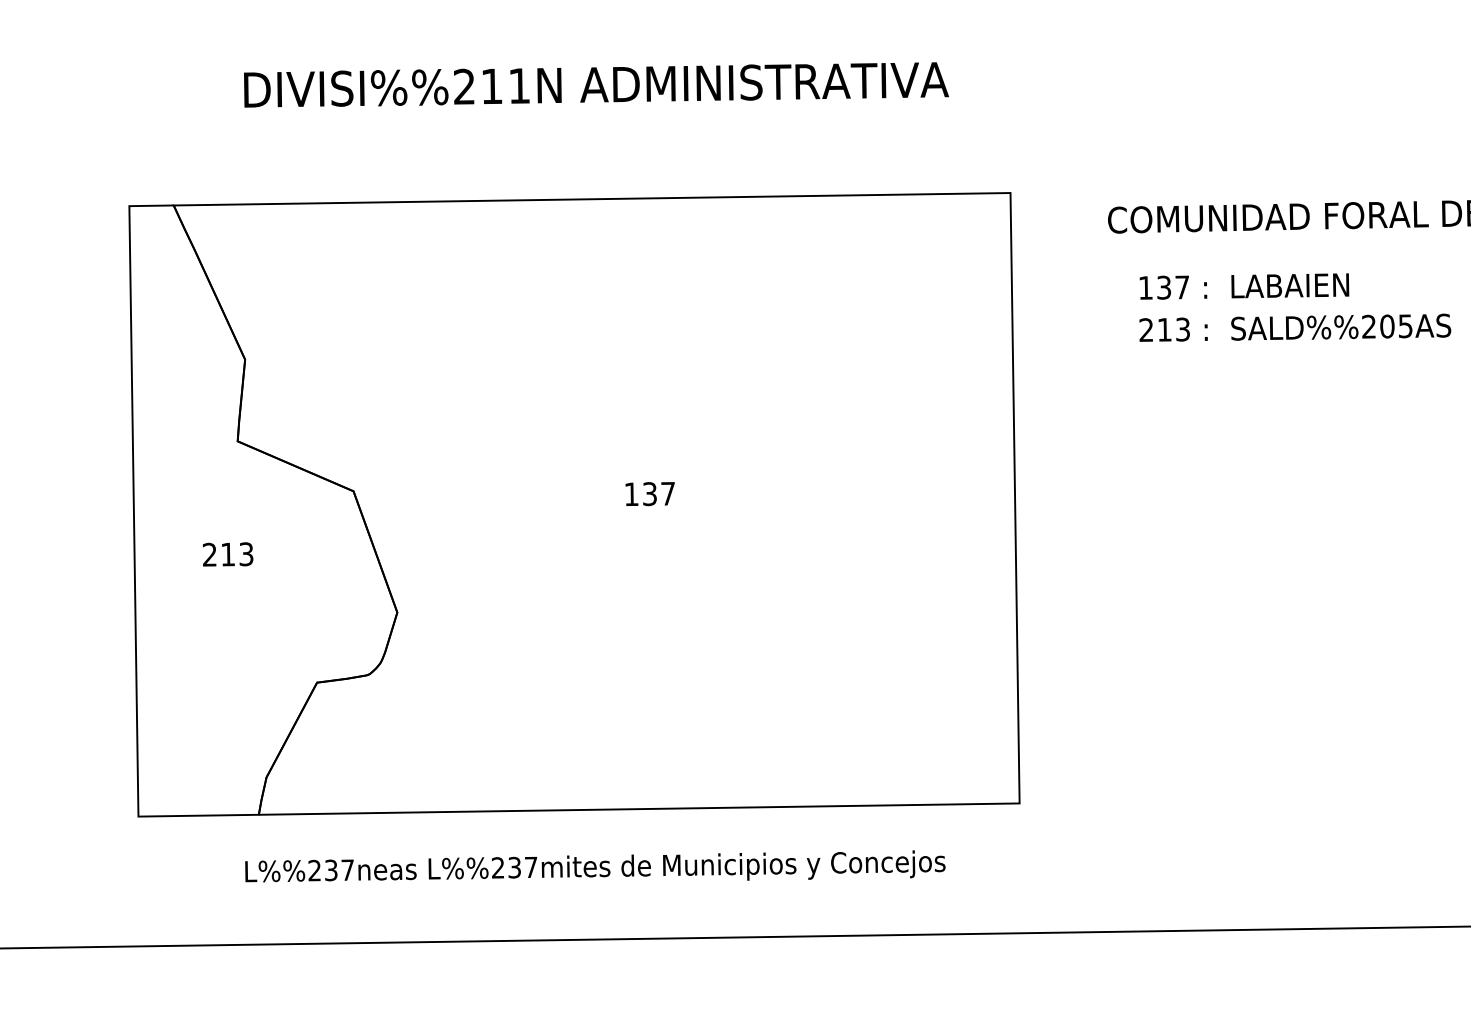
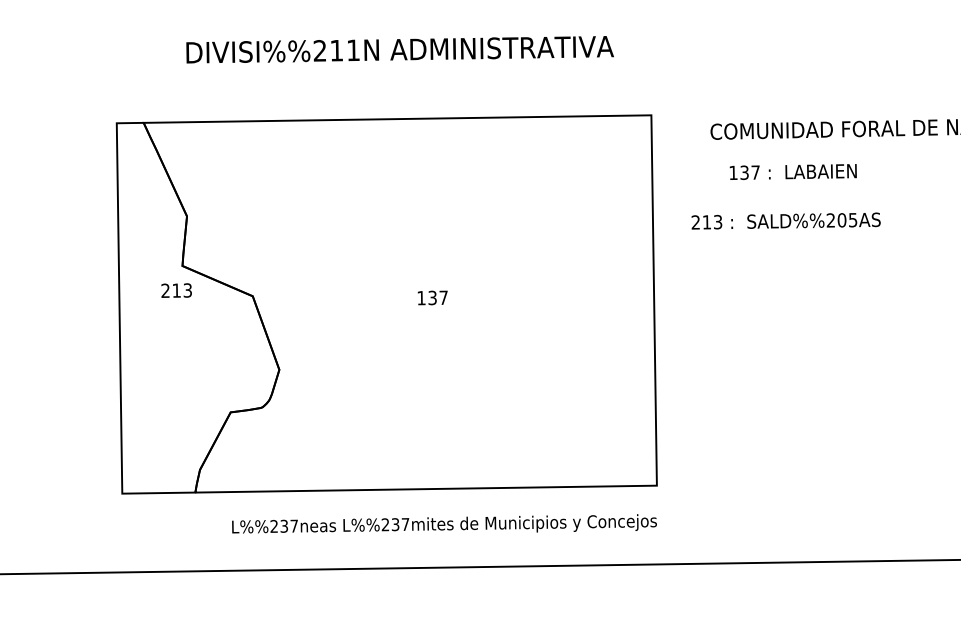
text: (1294, 326) -> (785, 220), moved
text: (227, 554) -> (176, 290), moved
text: (595, 865) -> (444, 523), moved

